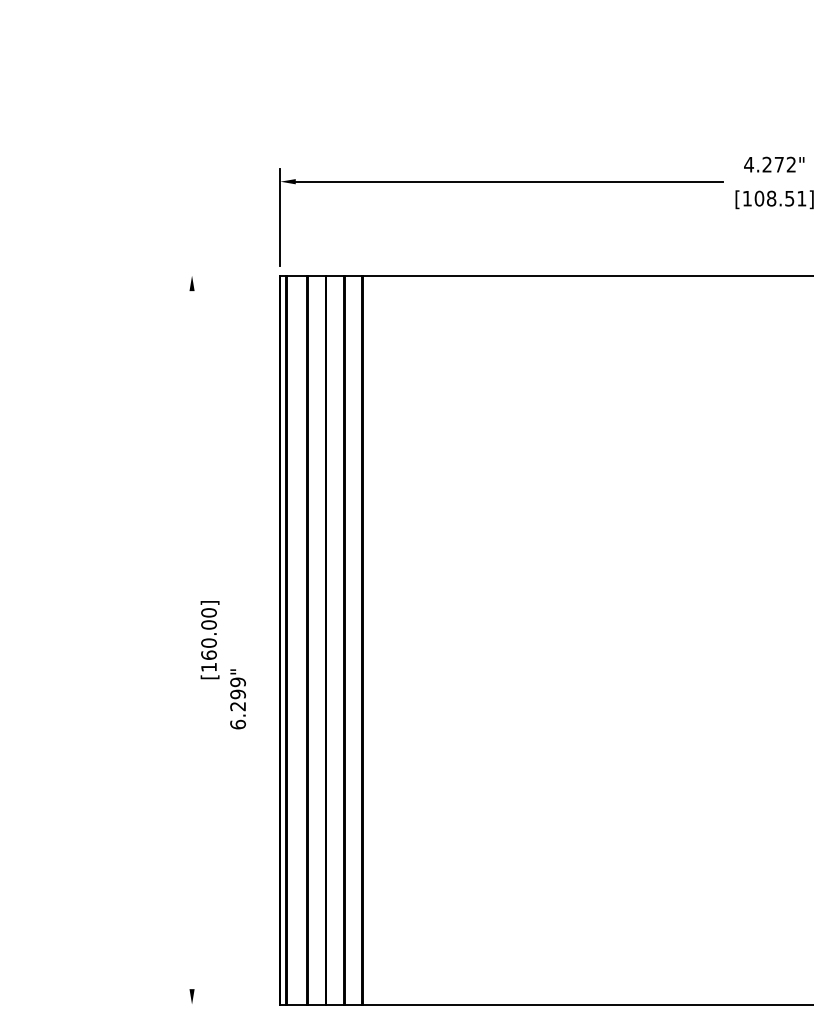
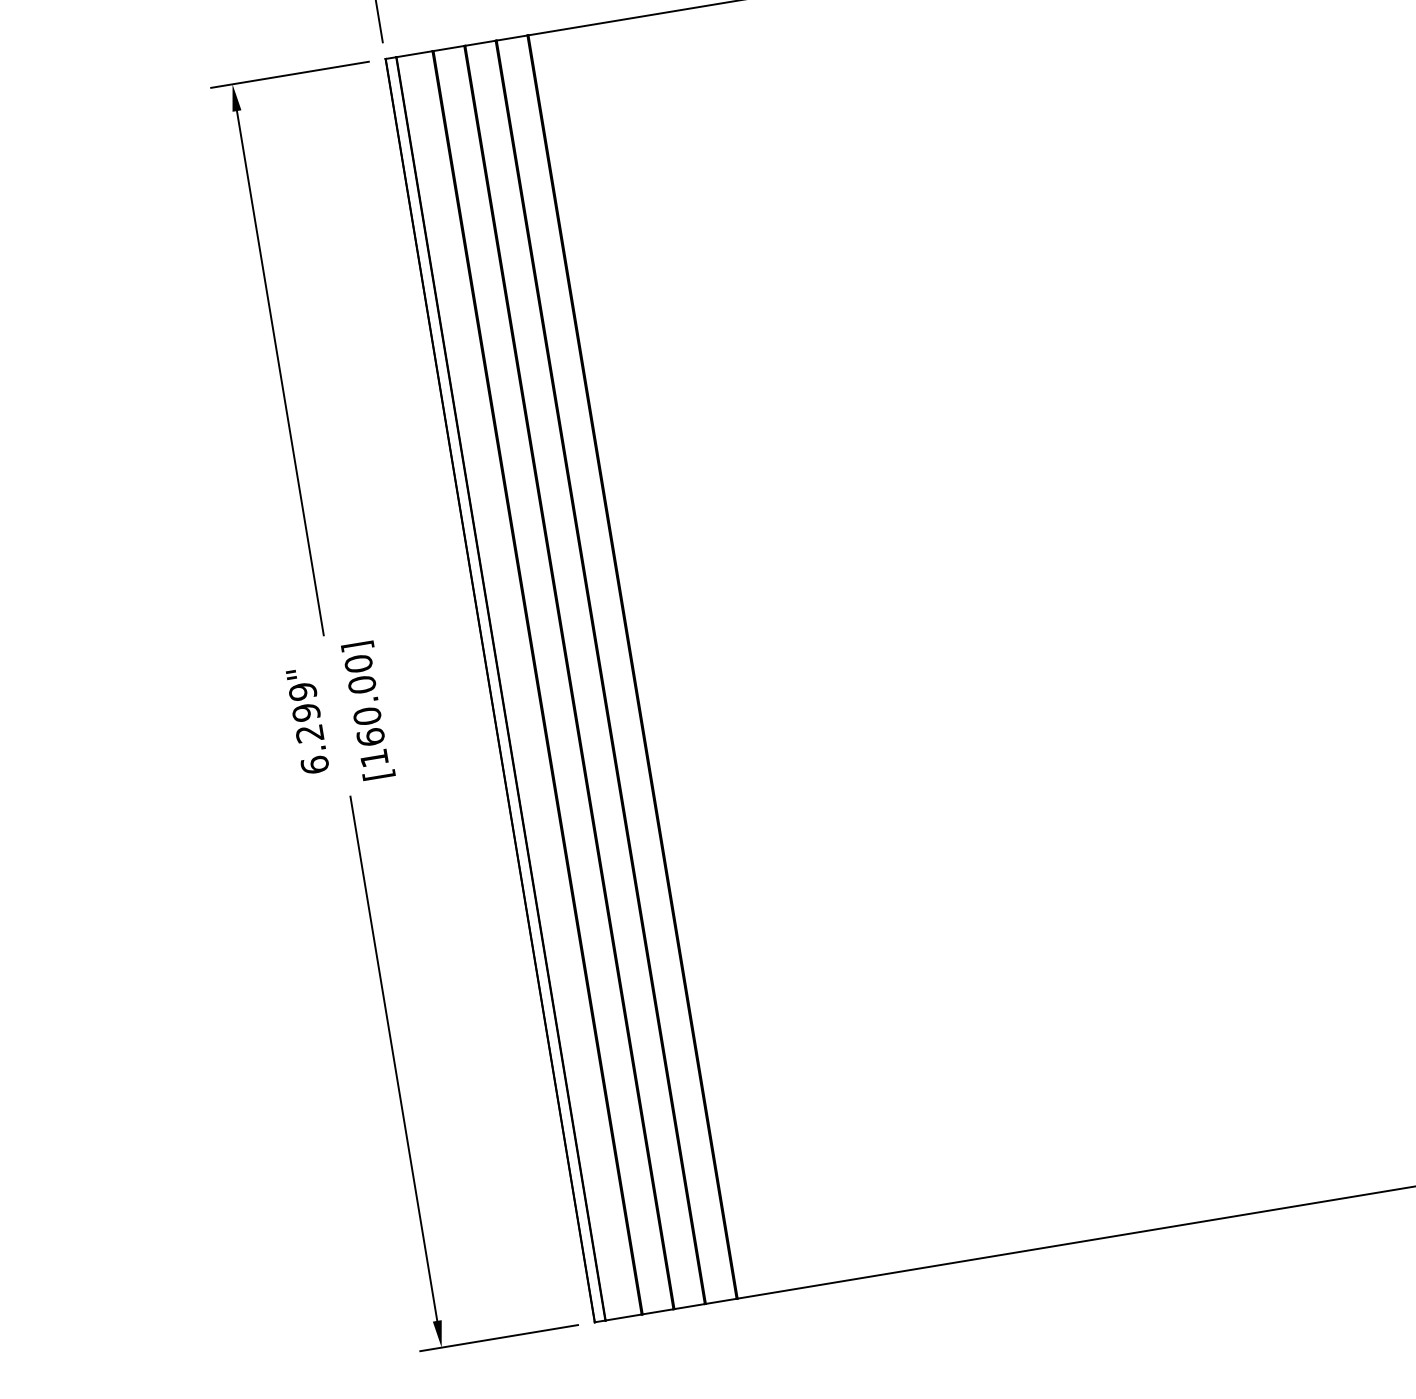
line: (224, 275) -> (288, 74), added
line: (192, 442) -> (281, 373), added
text: (237, 699) -> (306, 721), moved
line: (192, 837) -> (394, 1057), added
line: (224, 1004) -> (497, 1338), added

